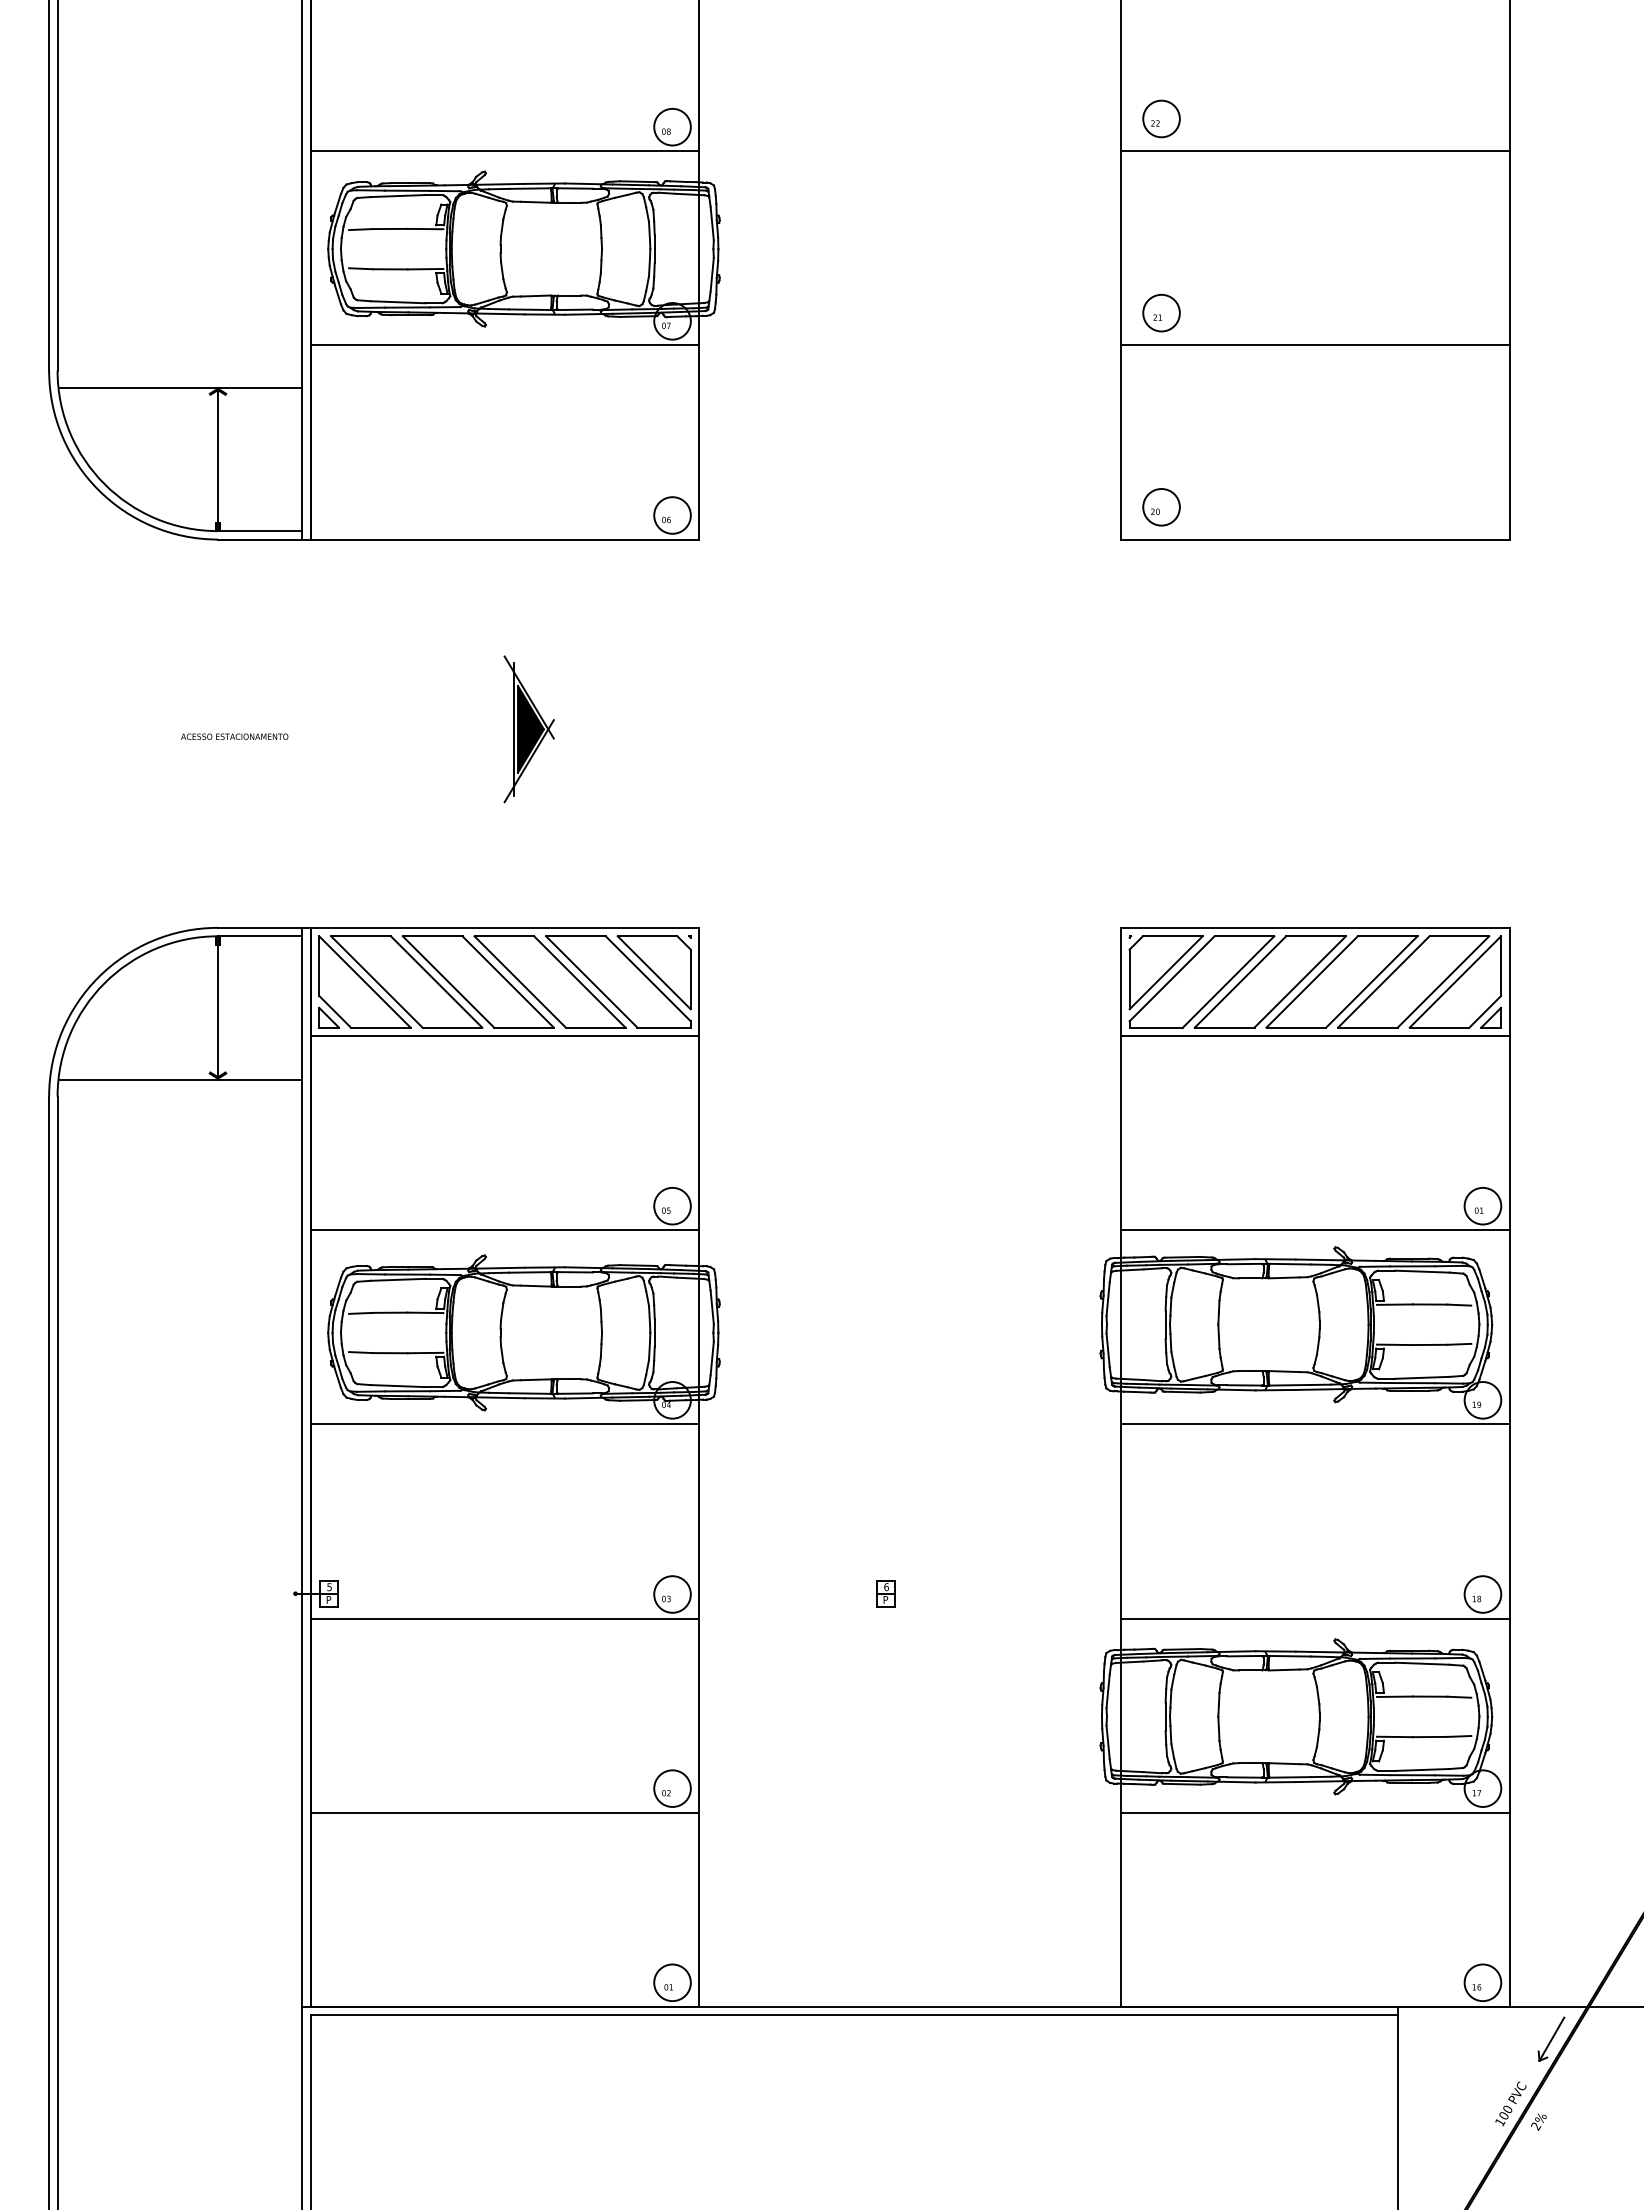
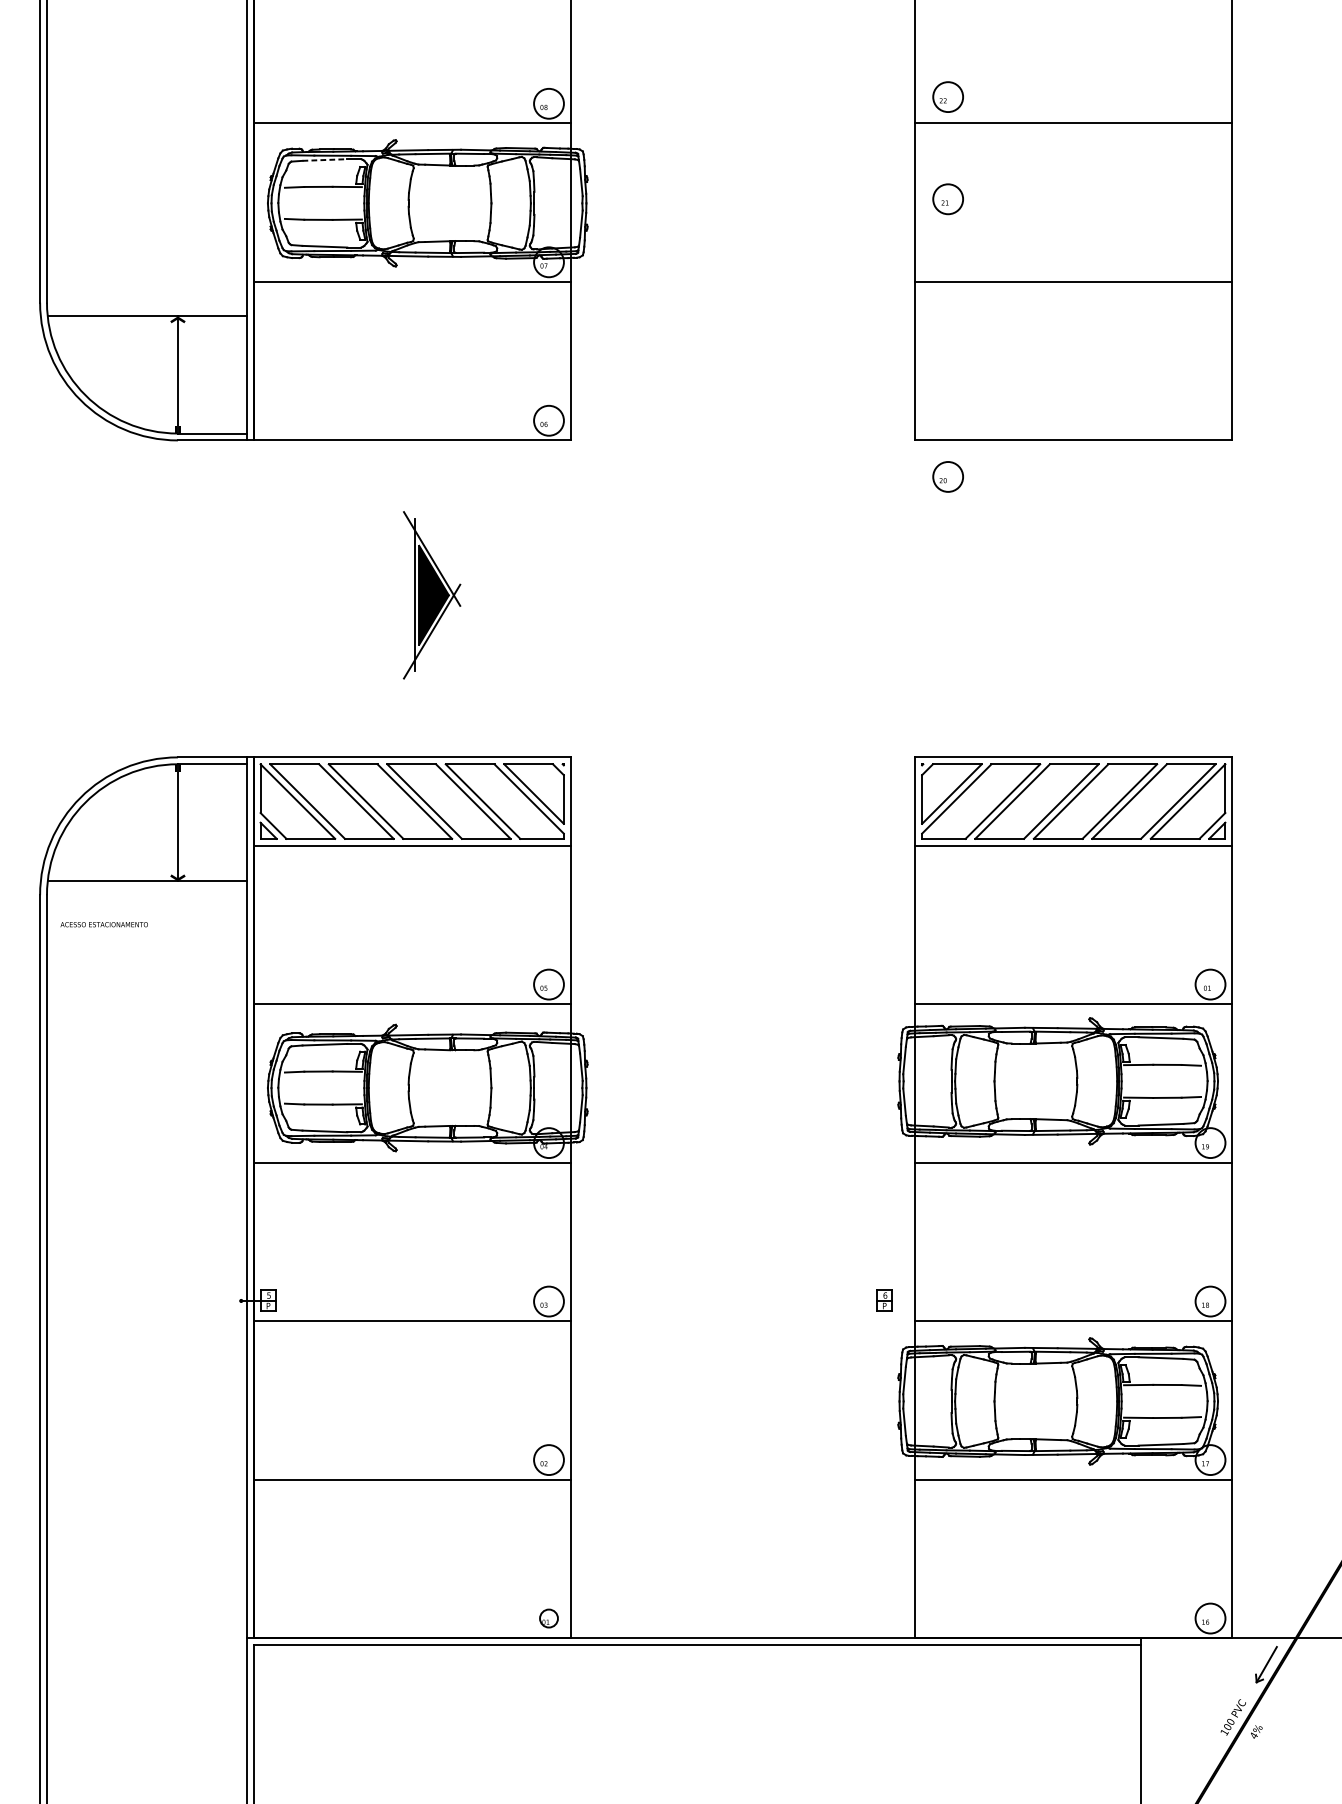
line: (398, 196) -> (325, 160), solid -> dashed
part: (1161, 312) -> (948, 198), moved
part: (1161, 507) -> (948, 477), moved
part: (528, 729) -> (431, 595), size x1.4
text: (234, 736) -> (104, 924), moved
part: (885, 1593) -> (884, 1300), moved
circle: (672, 1982) -> (548, 1618), size x0.6
text: (1536, 2126) -> (1254, 1735), 2% -> 4%

